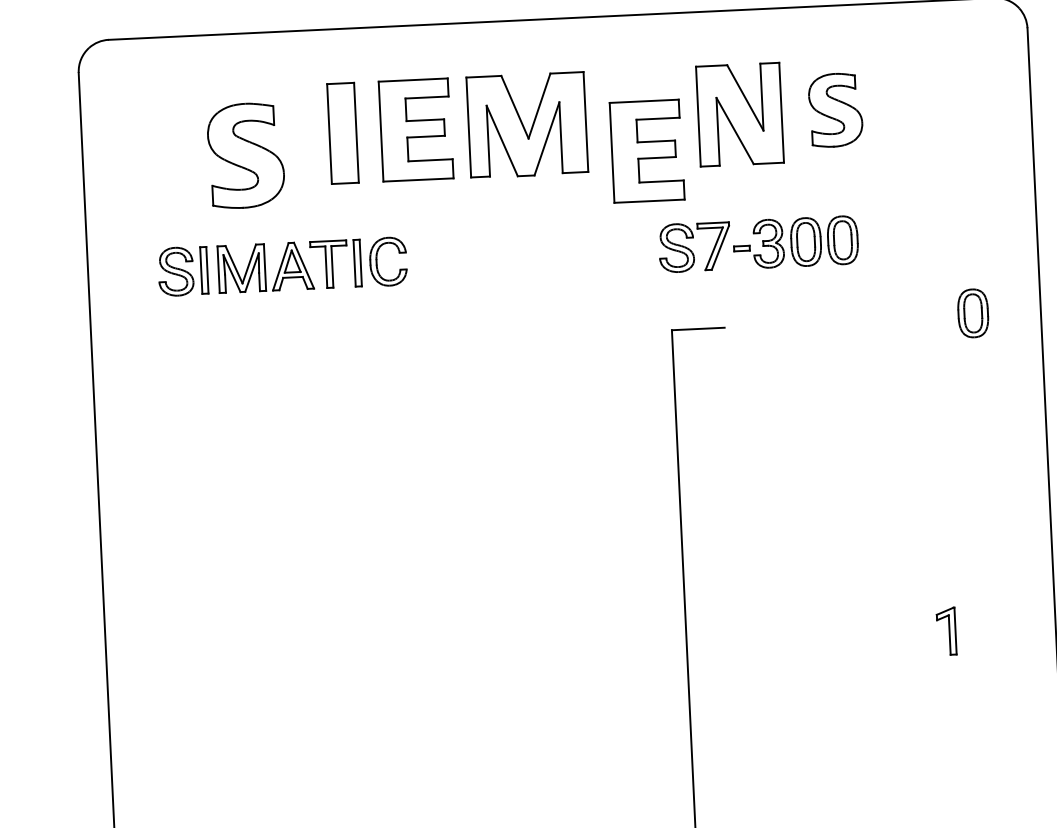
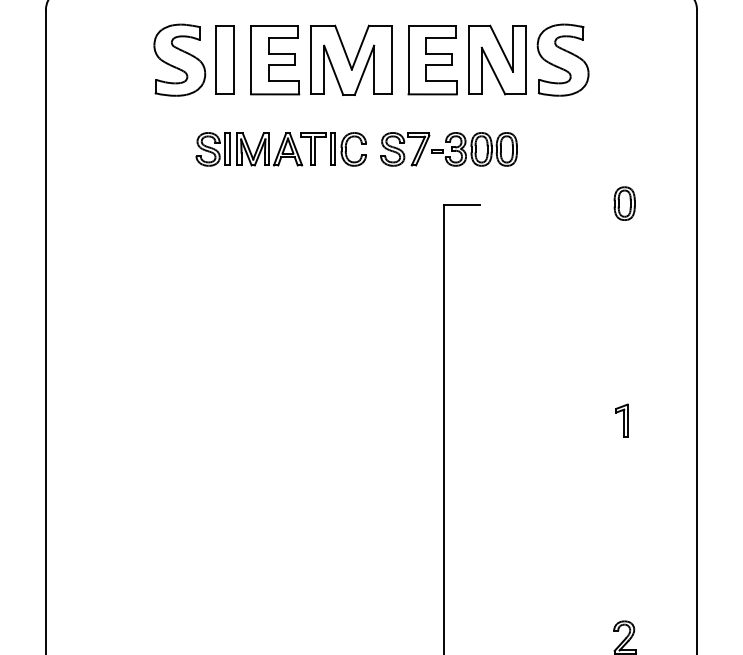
part: (834, 109) -> (562, 59), size x1.43
part: (646, 151) -> (432, 60), moved
part: (245, 154) -> (179, 59), moved
part: (757, 244) -> (448, 149), moved
part: (281, 266) -> (280, 149), moved
part: (972, 313) -> (624, 203), moved

